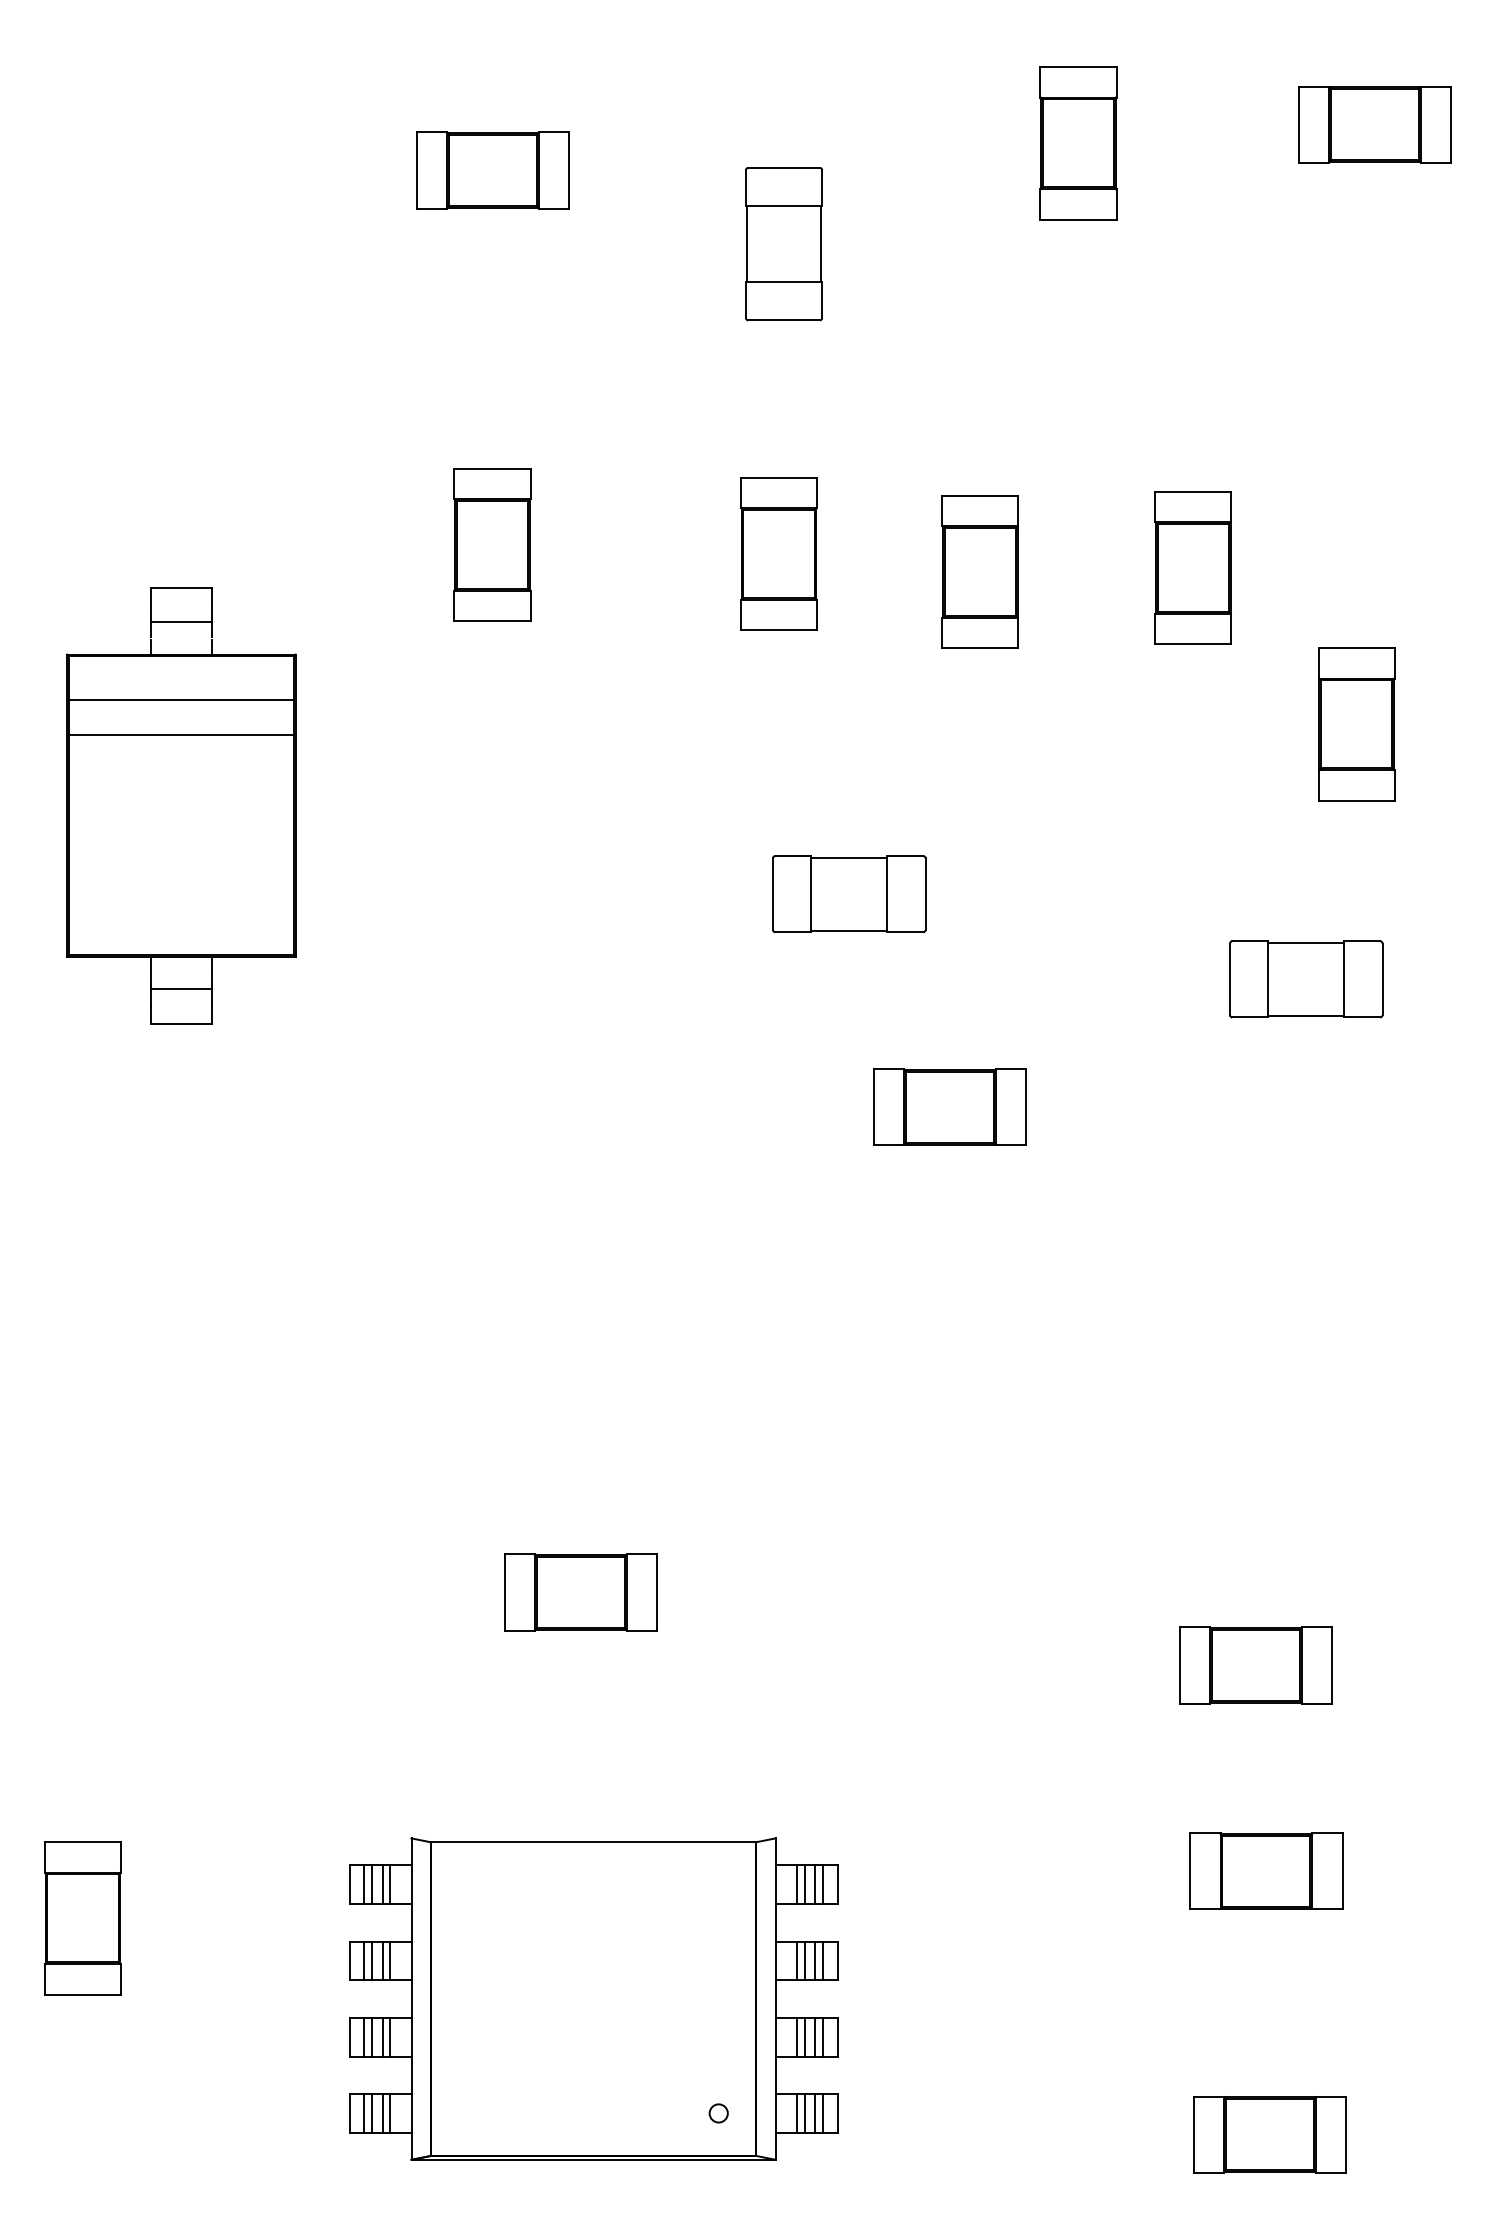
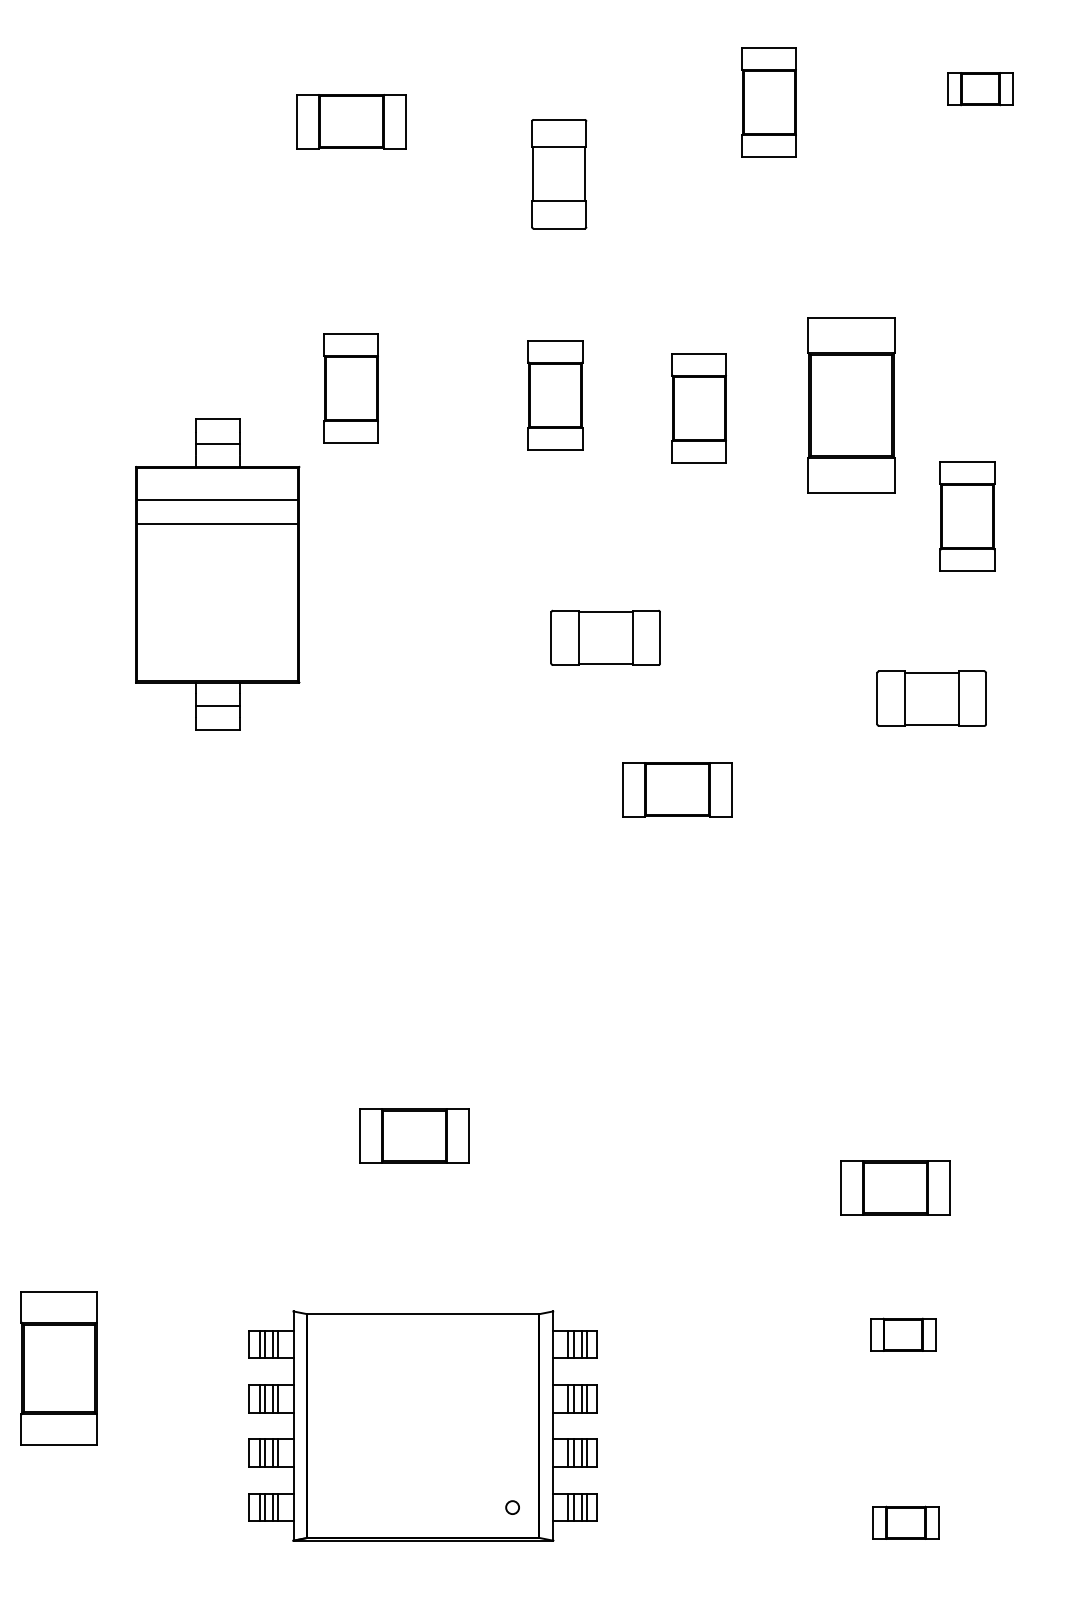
part: (1374, 124) -> (980, 88), size x0.6
part: (1192, 567) -> (850, 404), size x1.6
part: (180, 805) -> (217, 574), moved
part: (1266, 1870) -> (903, 1334), size x0.6
part: (82, 1918) -> (58, 1368), size x1.4
part: (1269, 2134) -> (905, 1522), size x0.6

